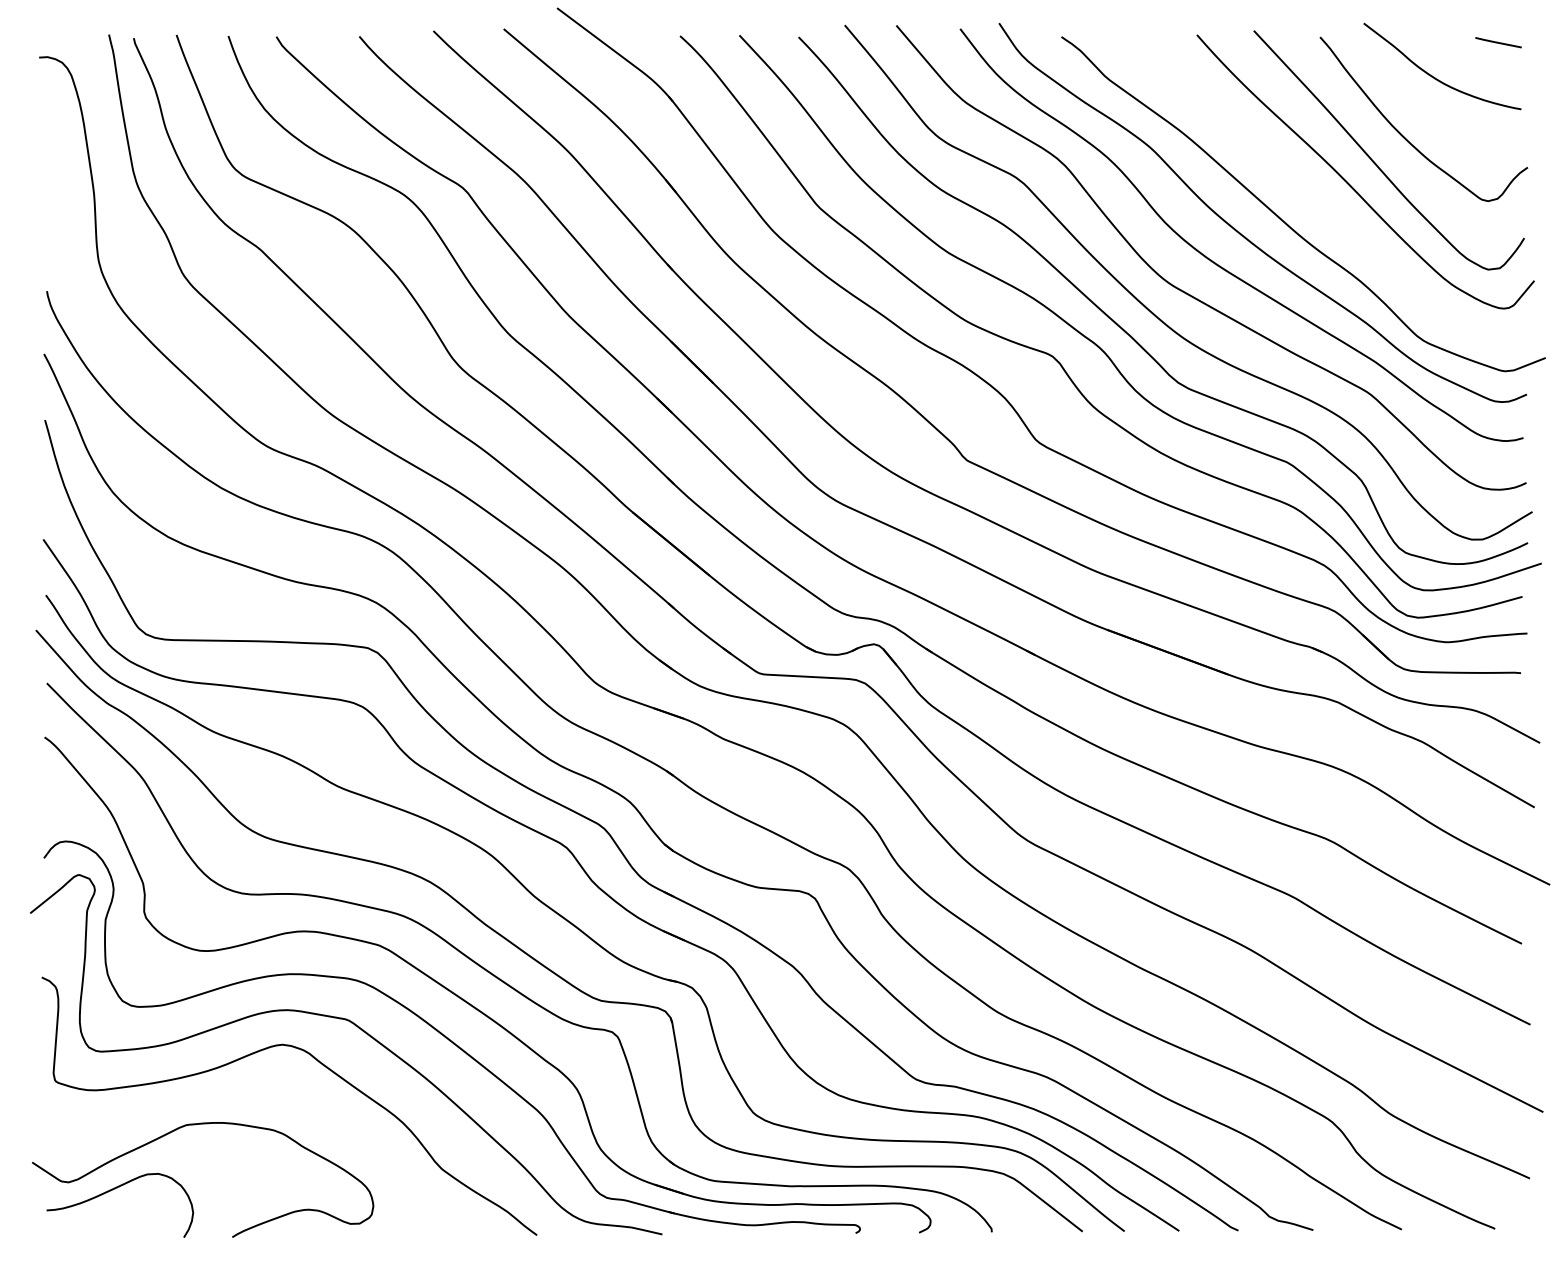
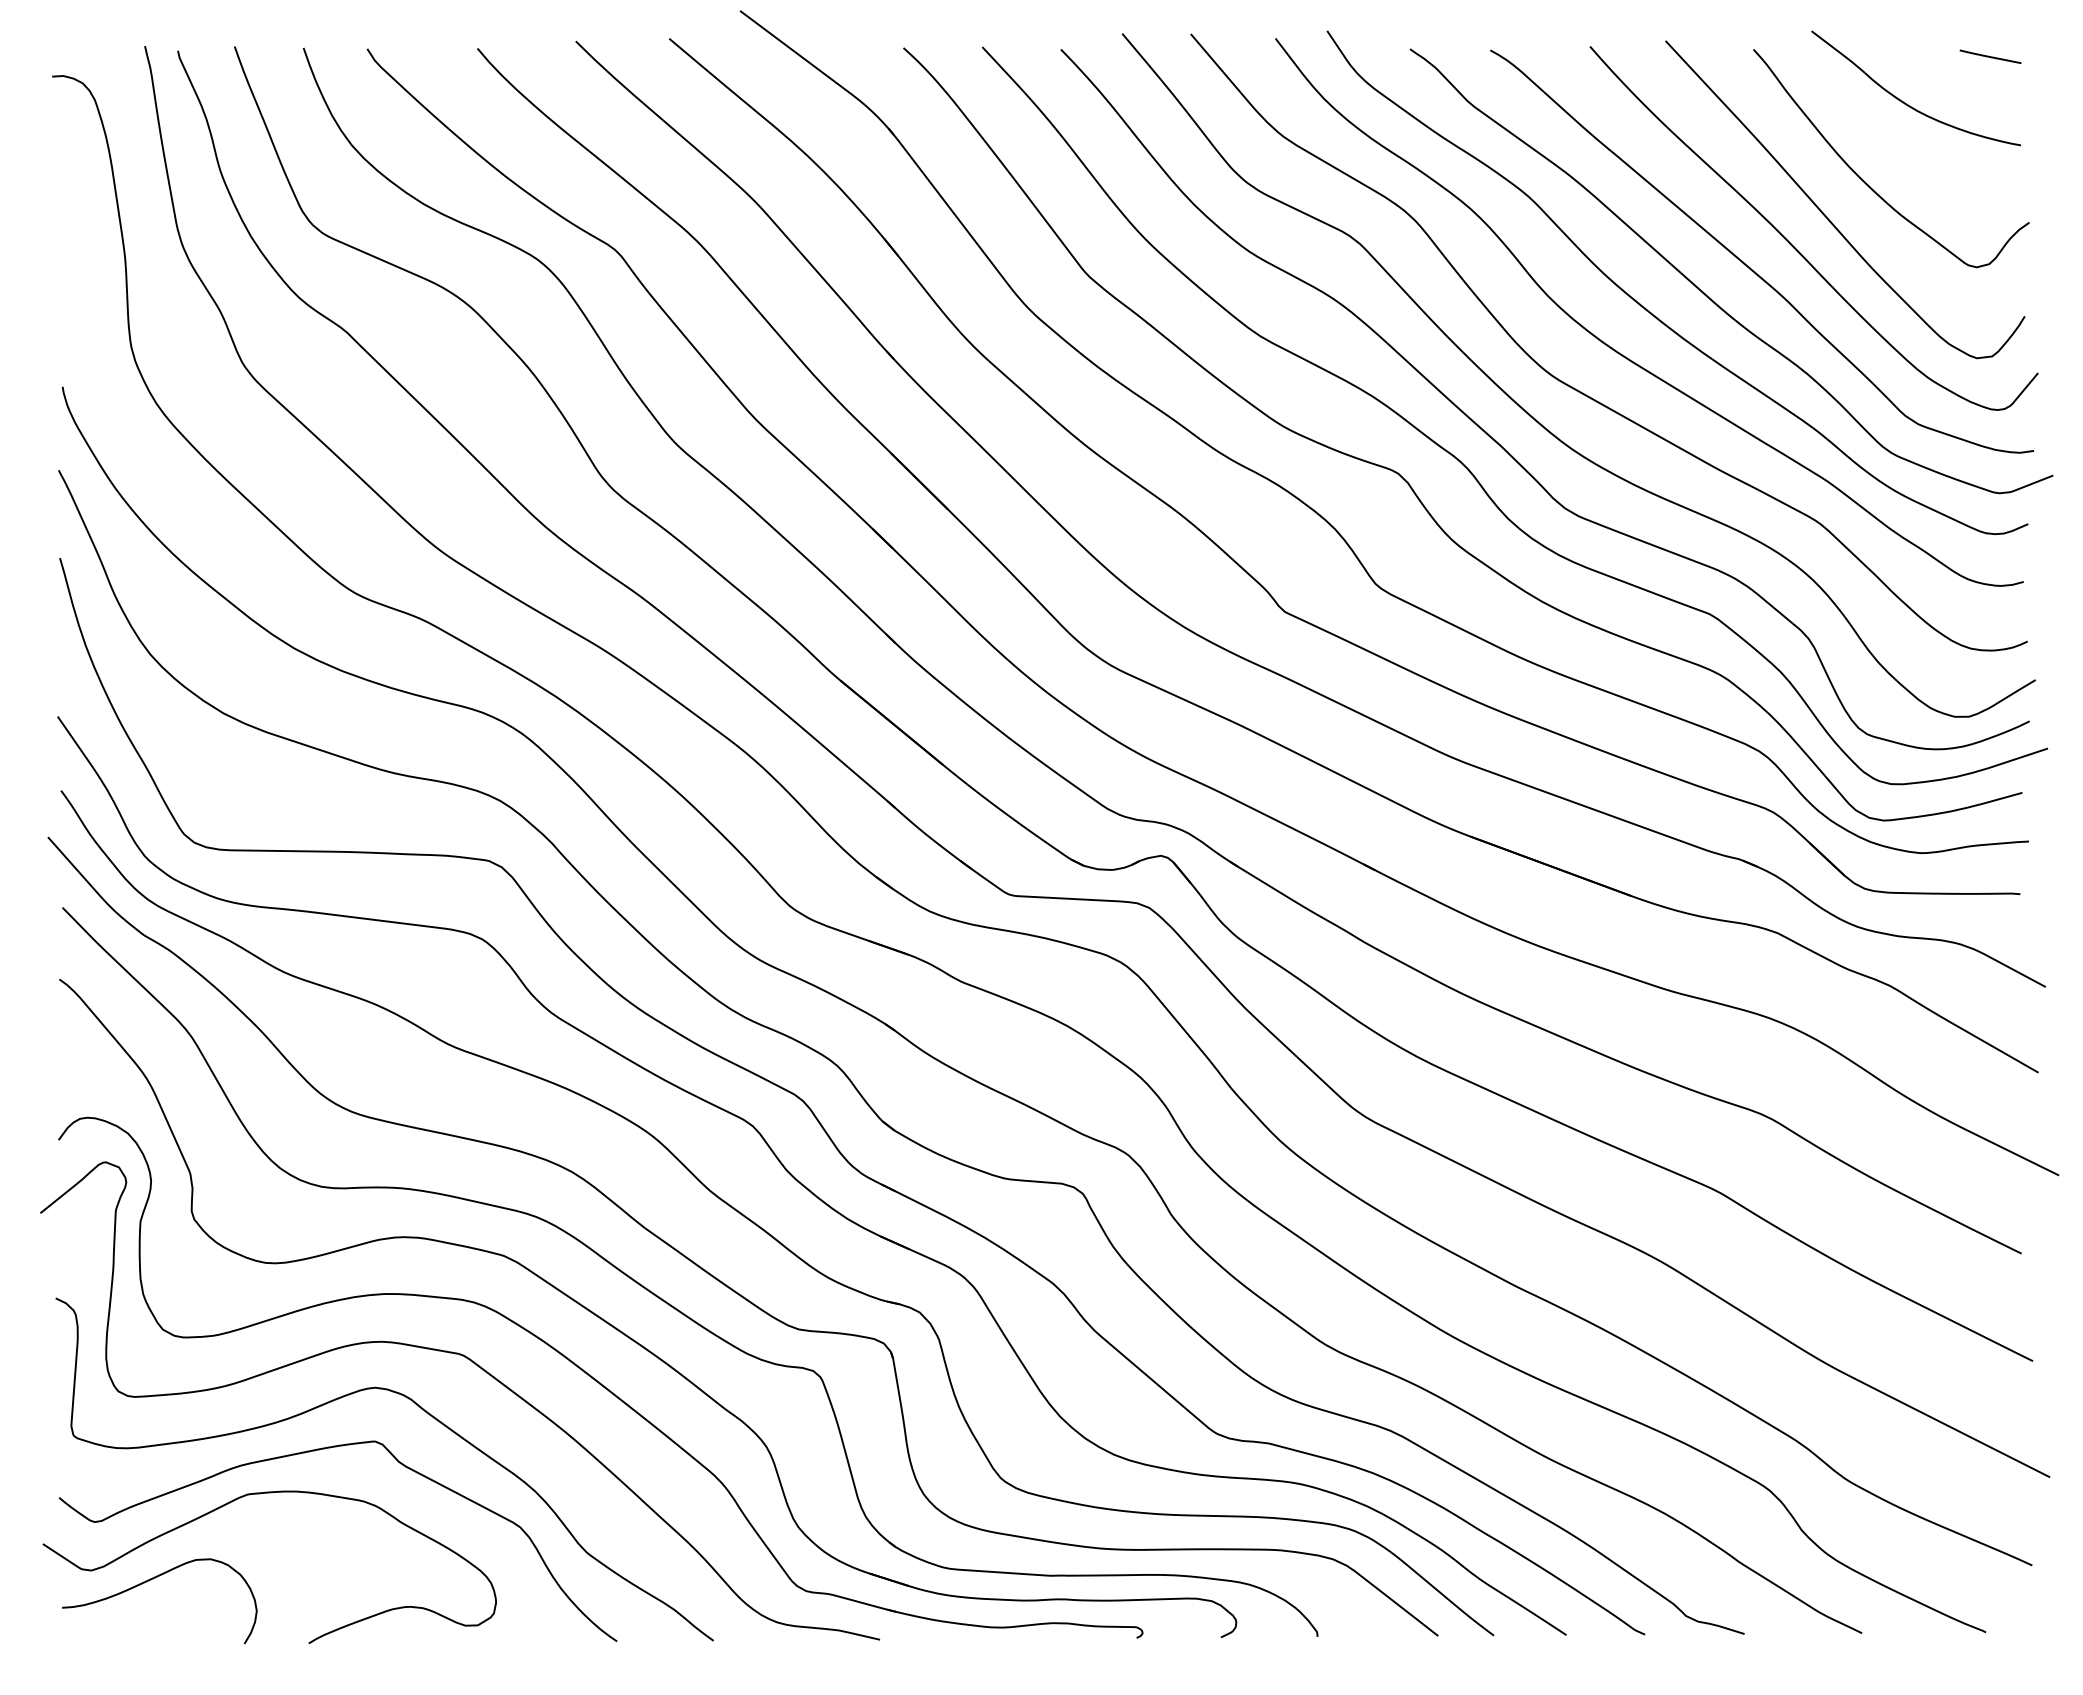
curve: (1317, 200) -> (1750, 266), added
curve: (239, 1092) -> (318, 1451), added

